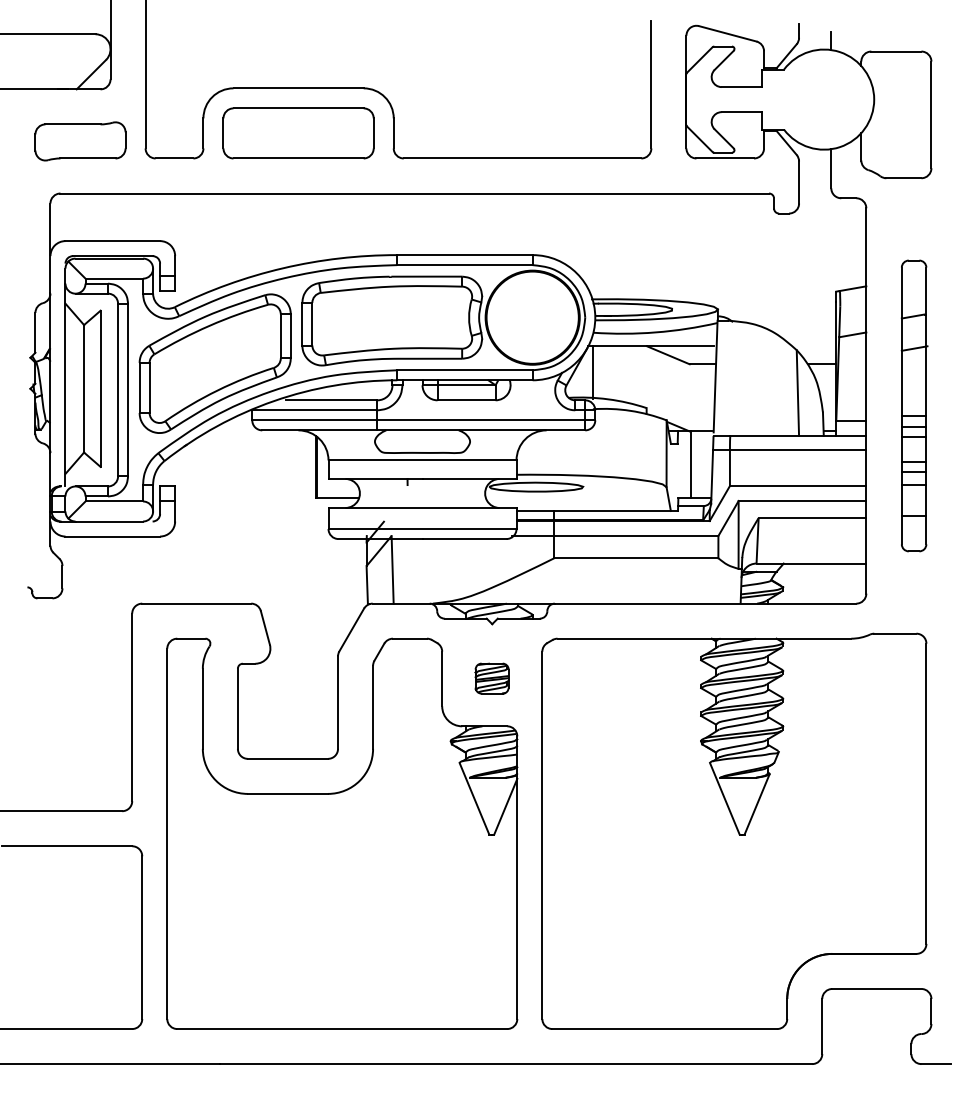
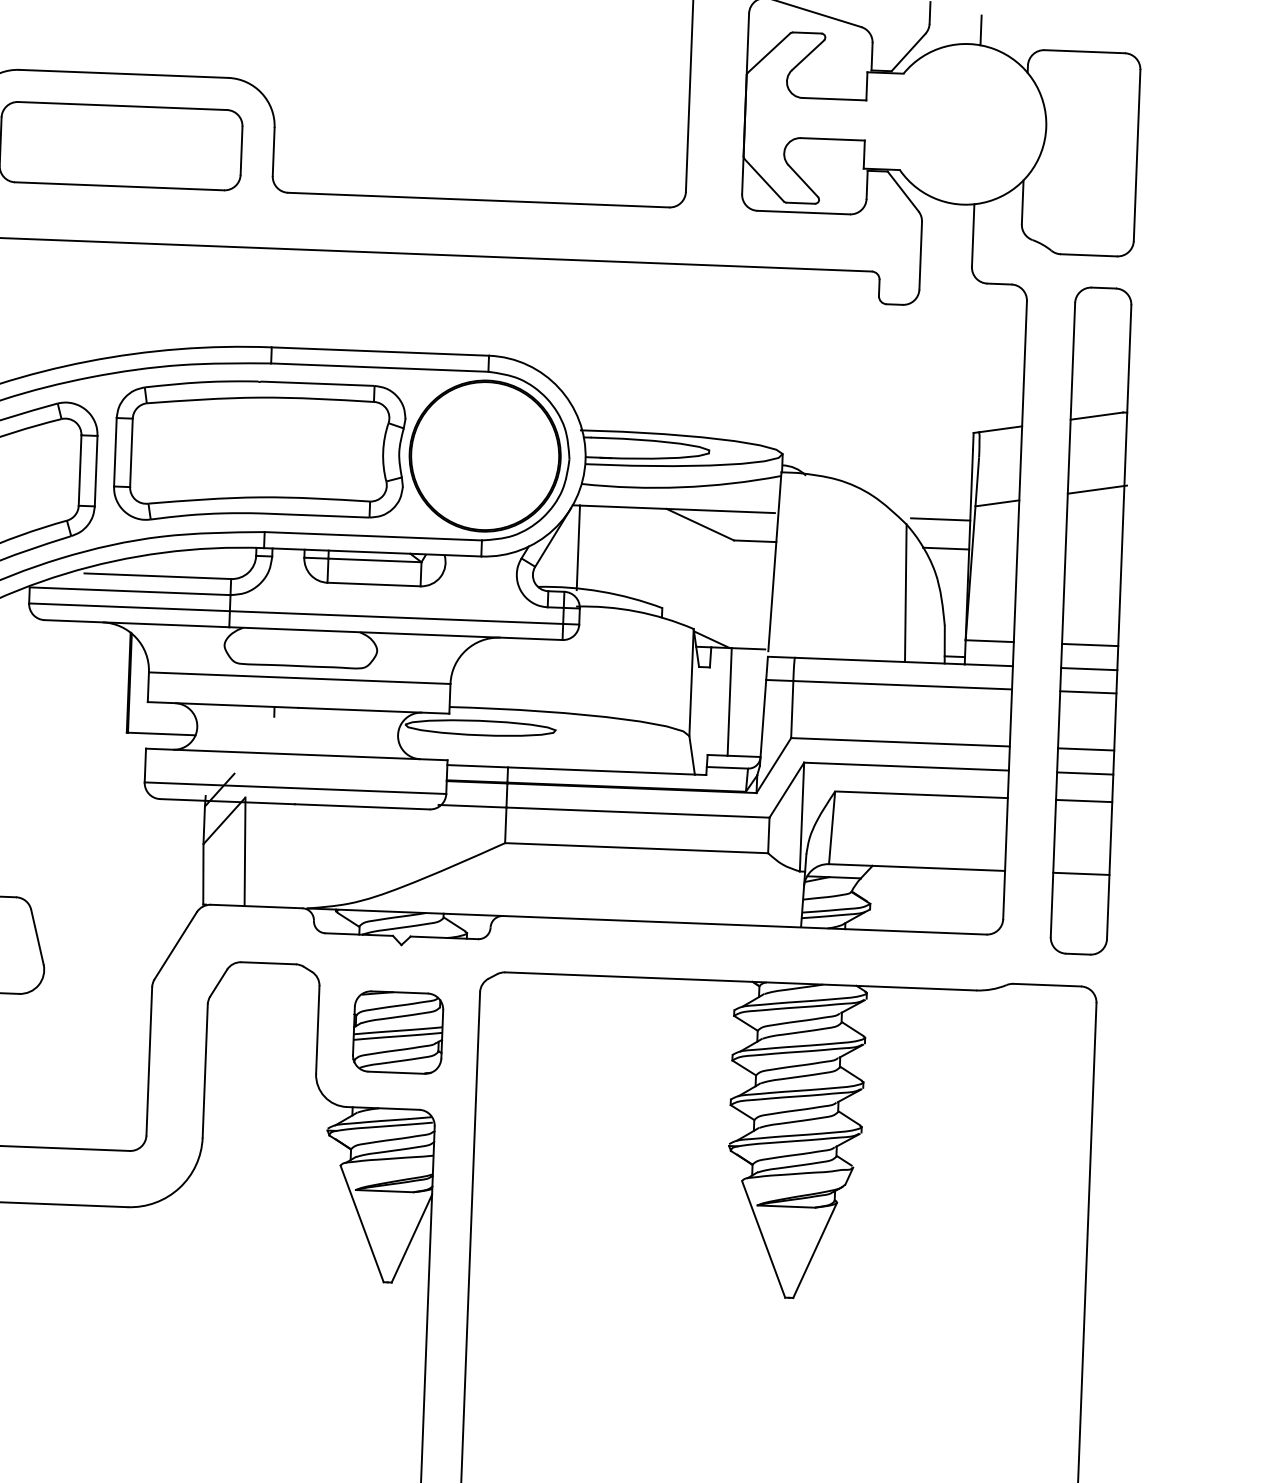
line: (817, 346) -> (940, 519), added
part: (914, 405) -> (1092, 620), size x1.43
part: (491, 678) -> (396, 1032), size x1.67

